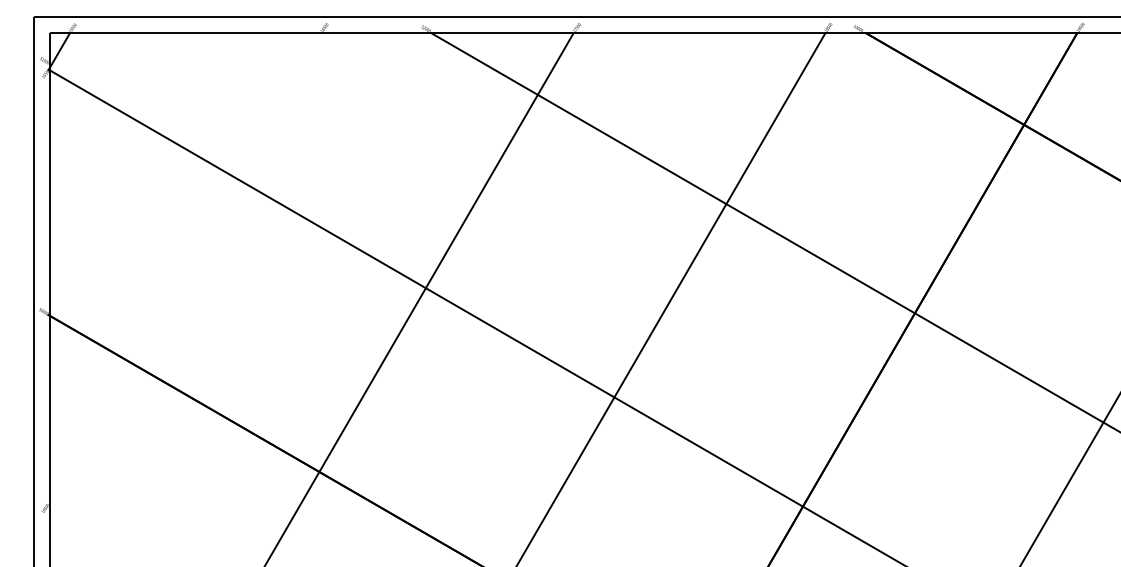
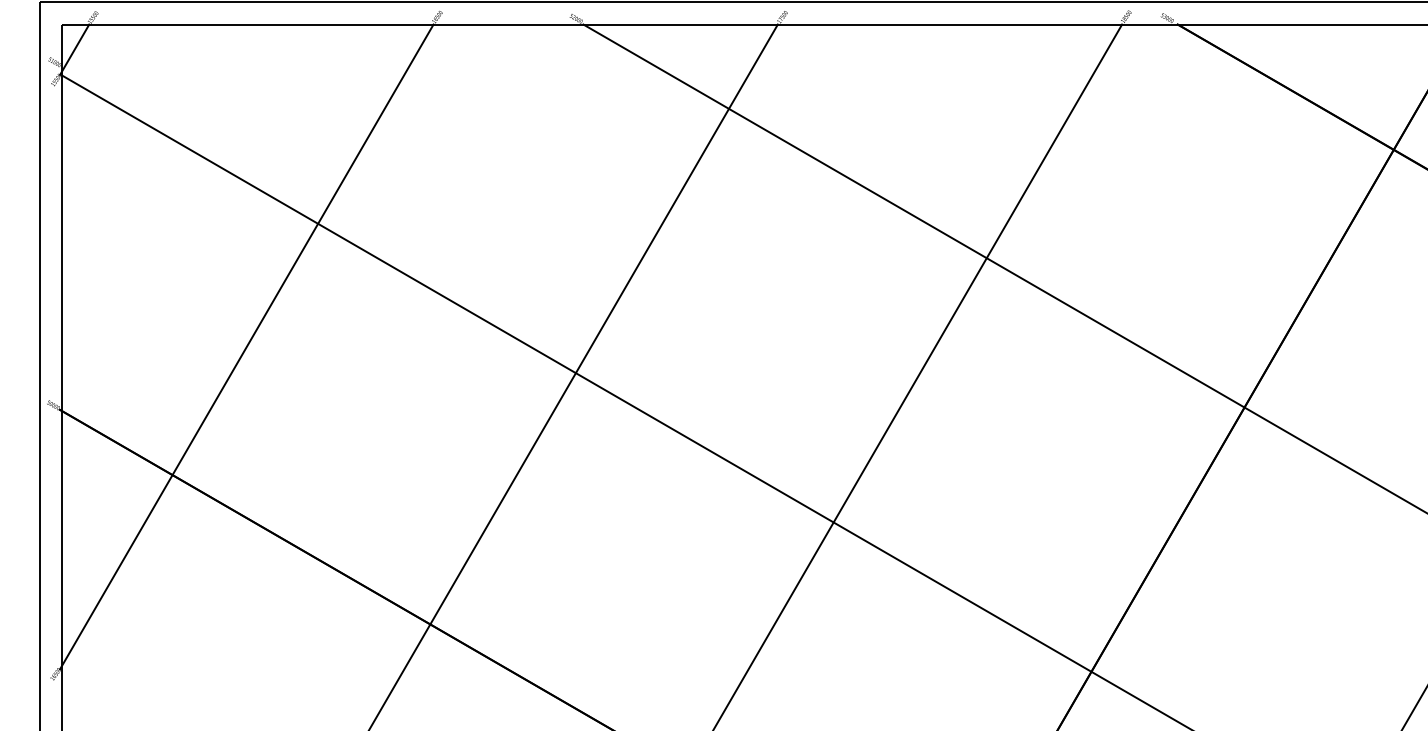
line: (184, 268) -> (245, 346), added

